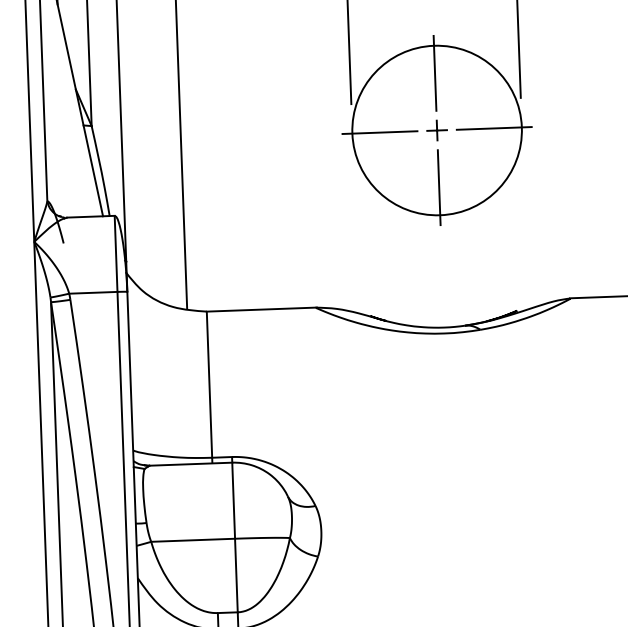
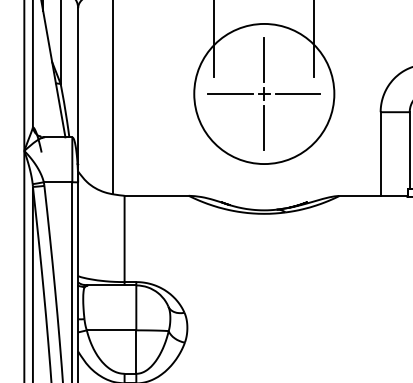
circle: (437, 129) -> (264, 93), size x1.4

